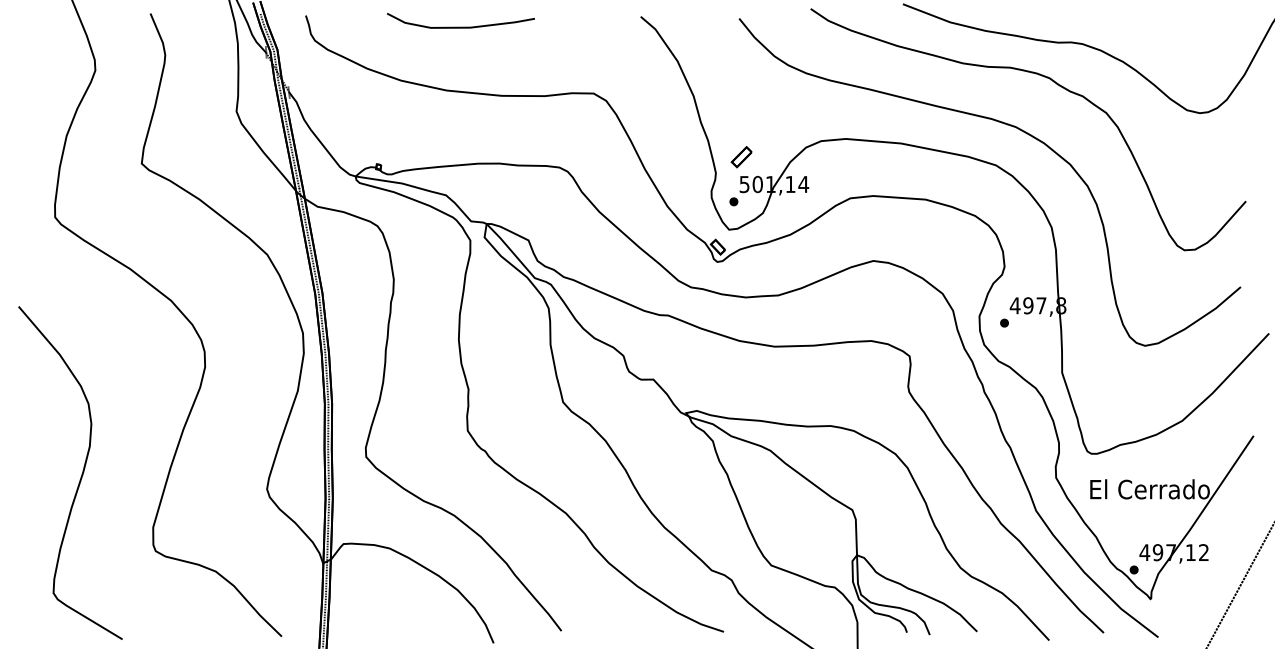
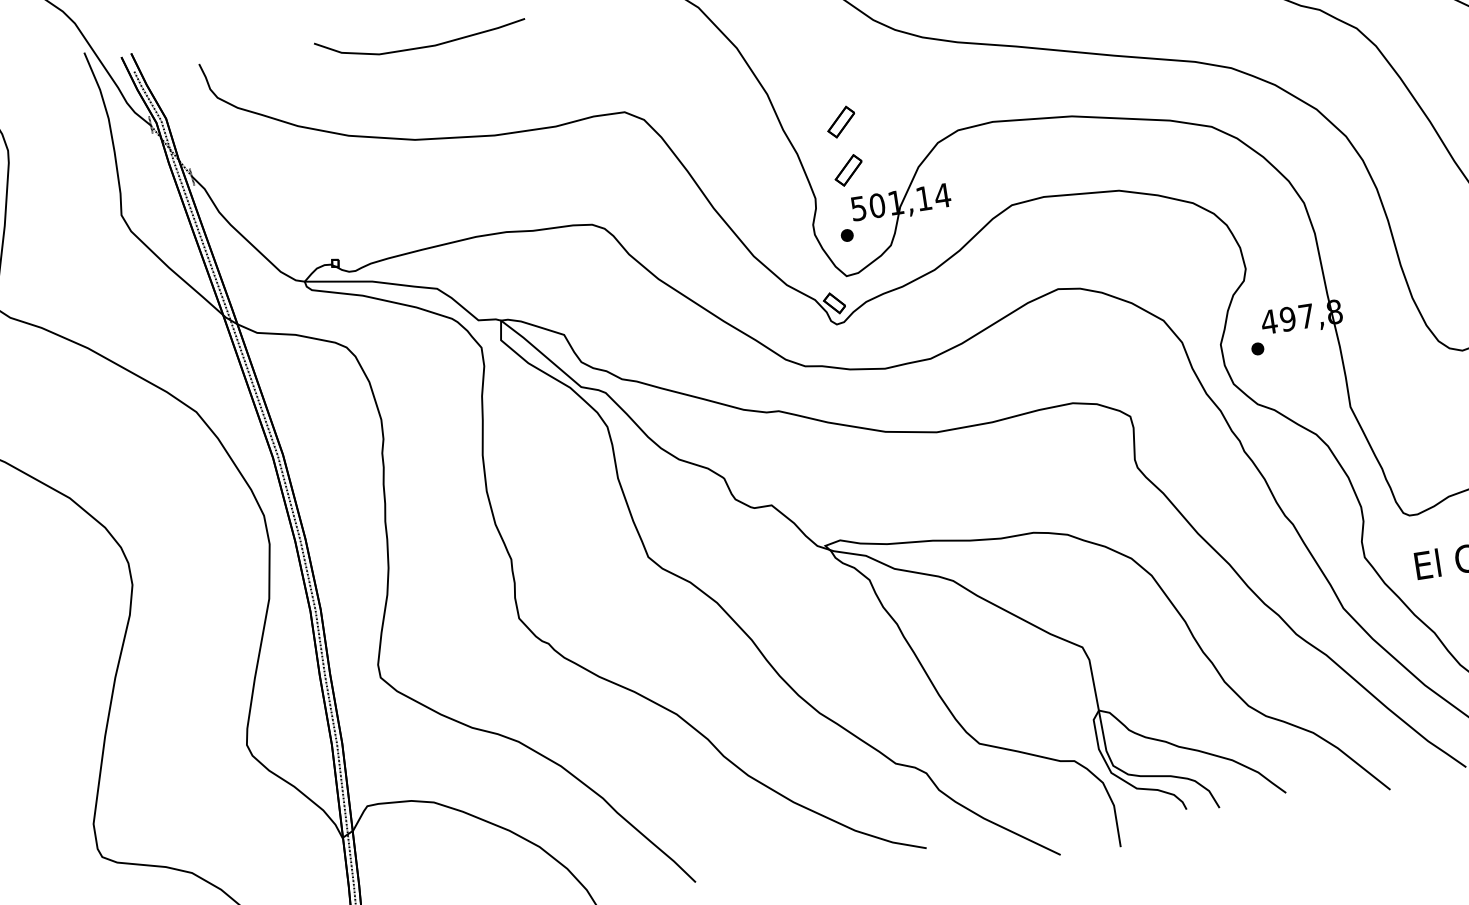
part: (741, 123) -> (841, 122), added

